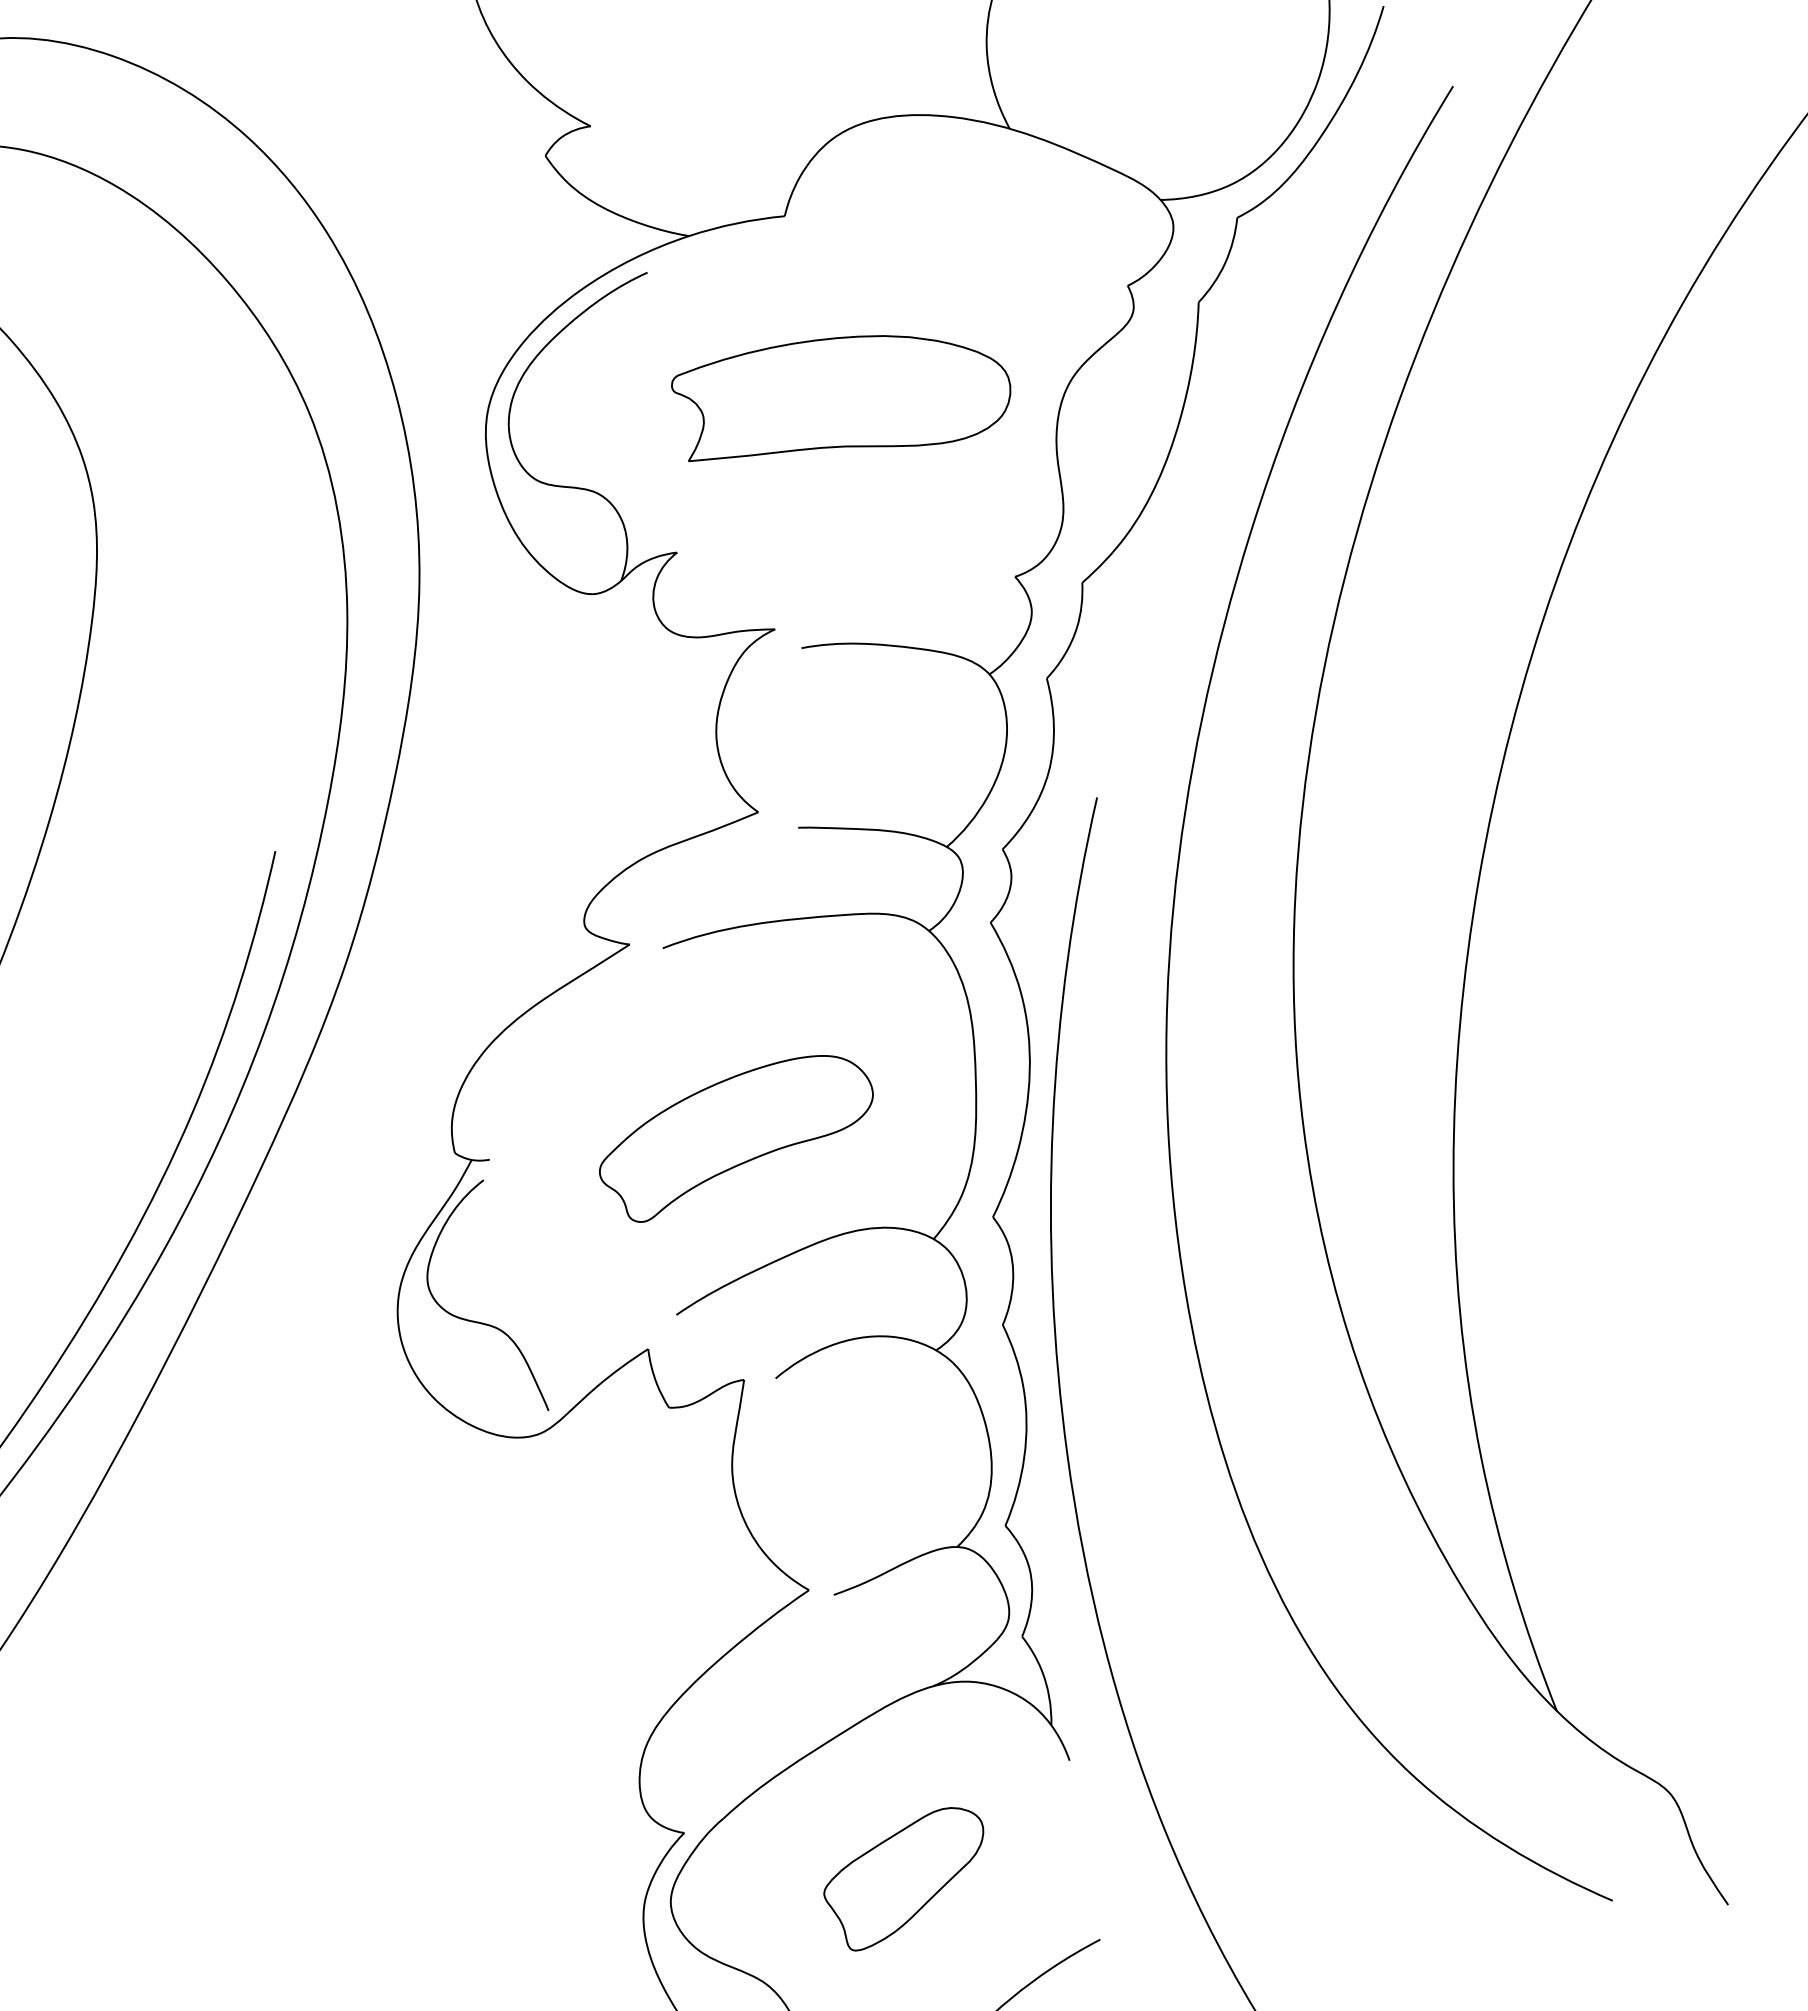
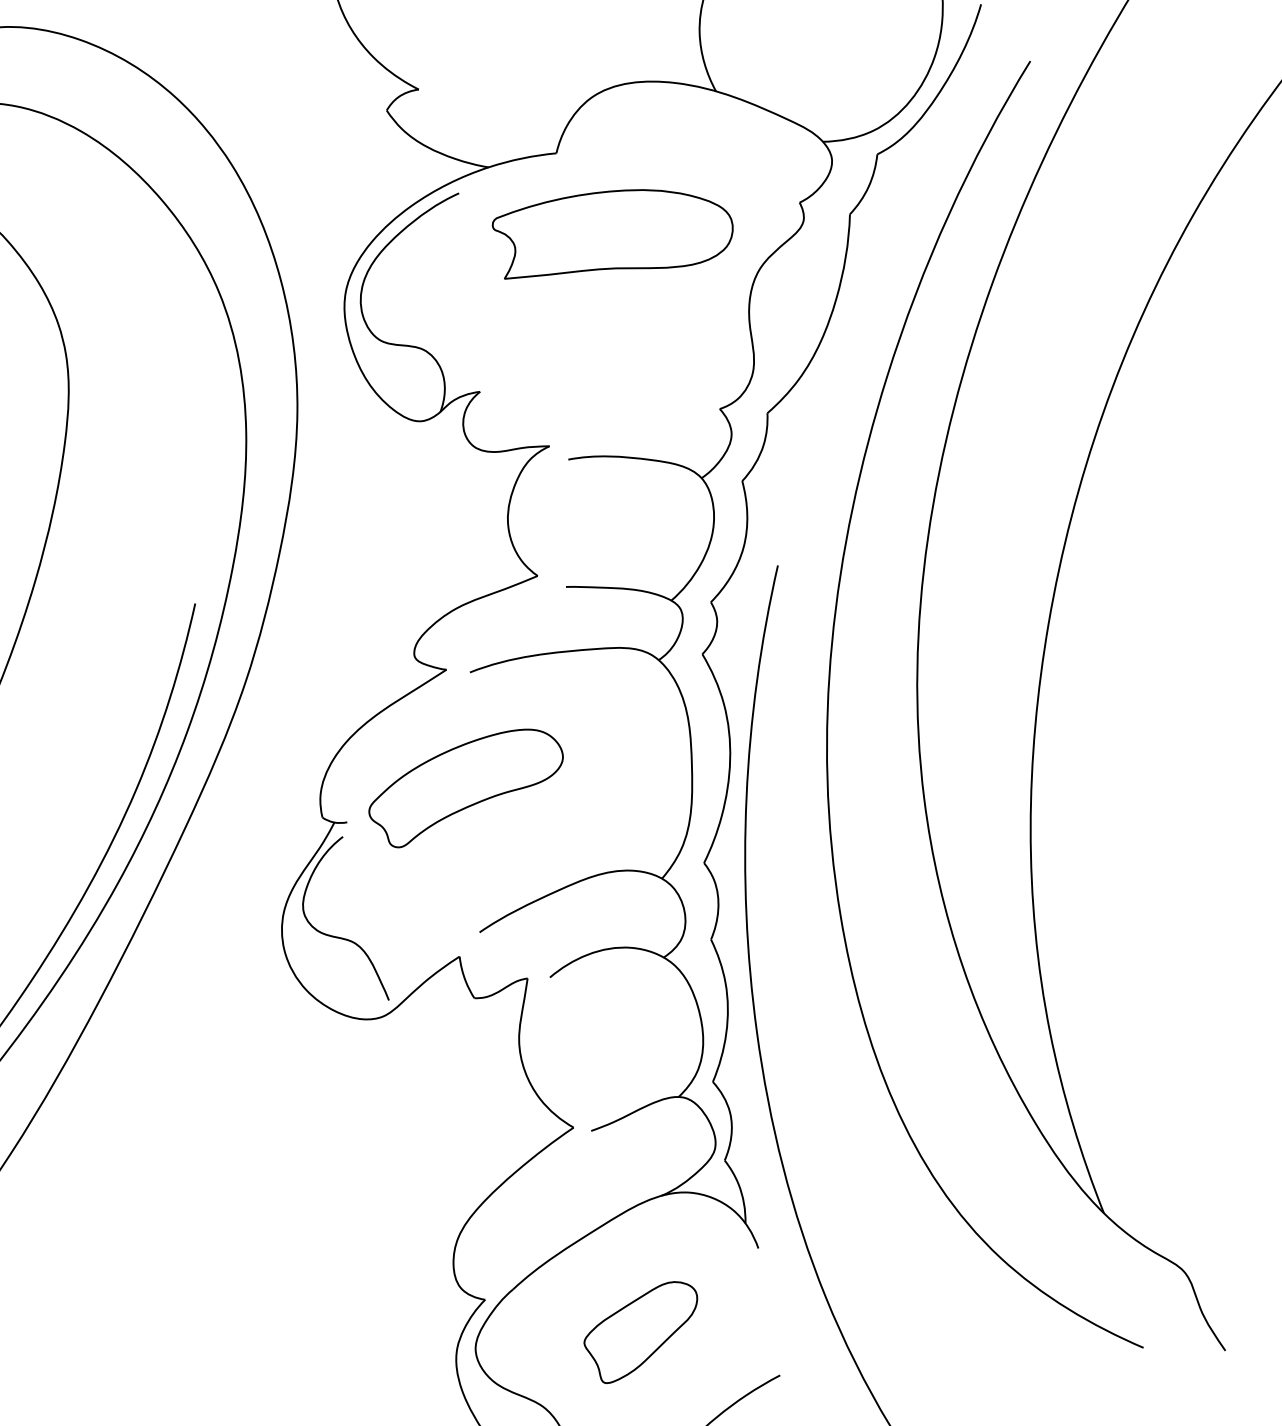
part: (841, 398) -> (612, 234), moved
part: (736, 1138) -> (466, 788), moved

